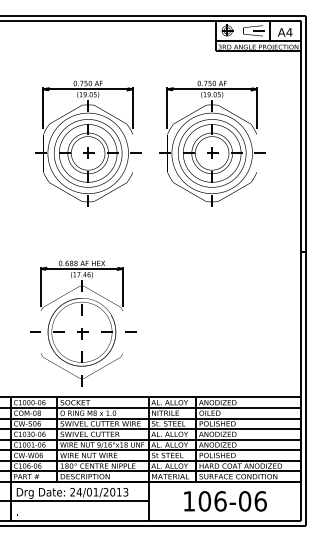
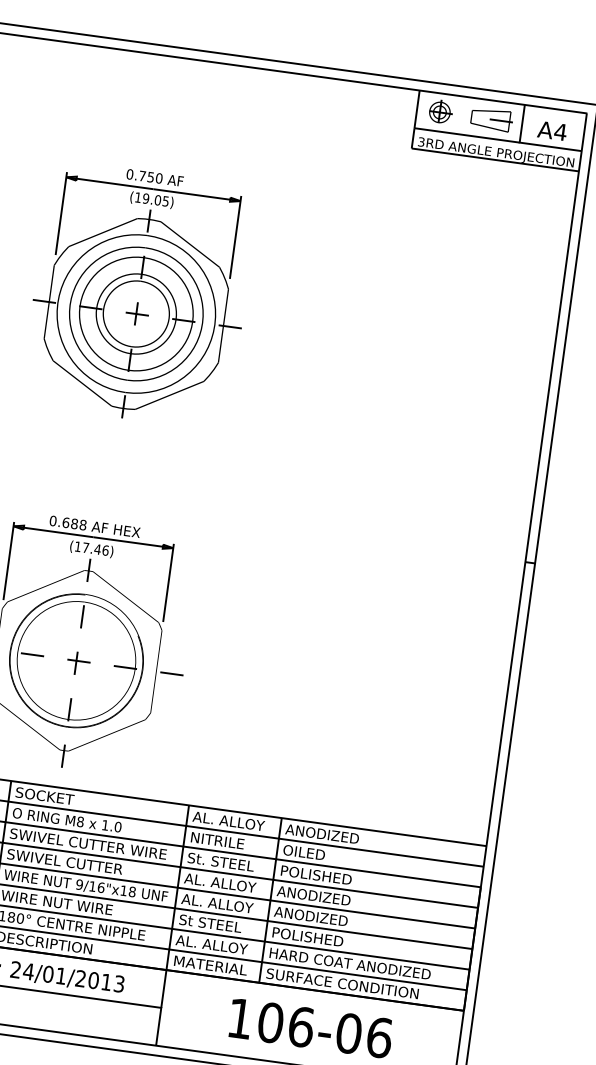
part: (212, 143) -> (381, 327), removed

